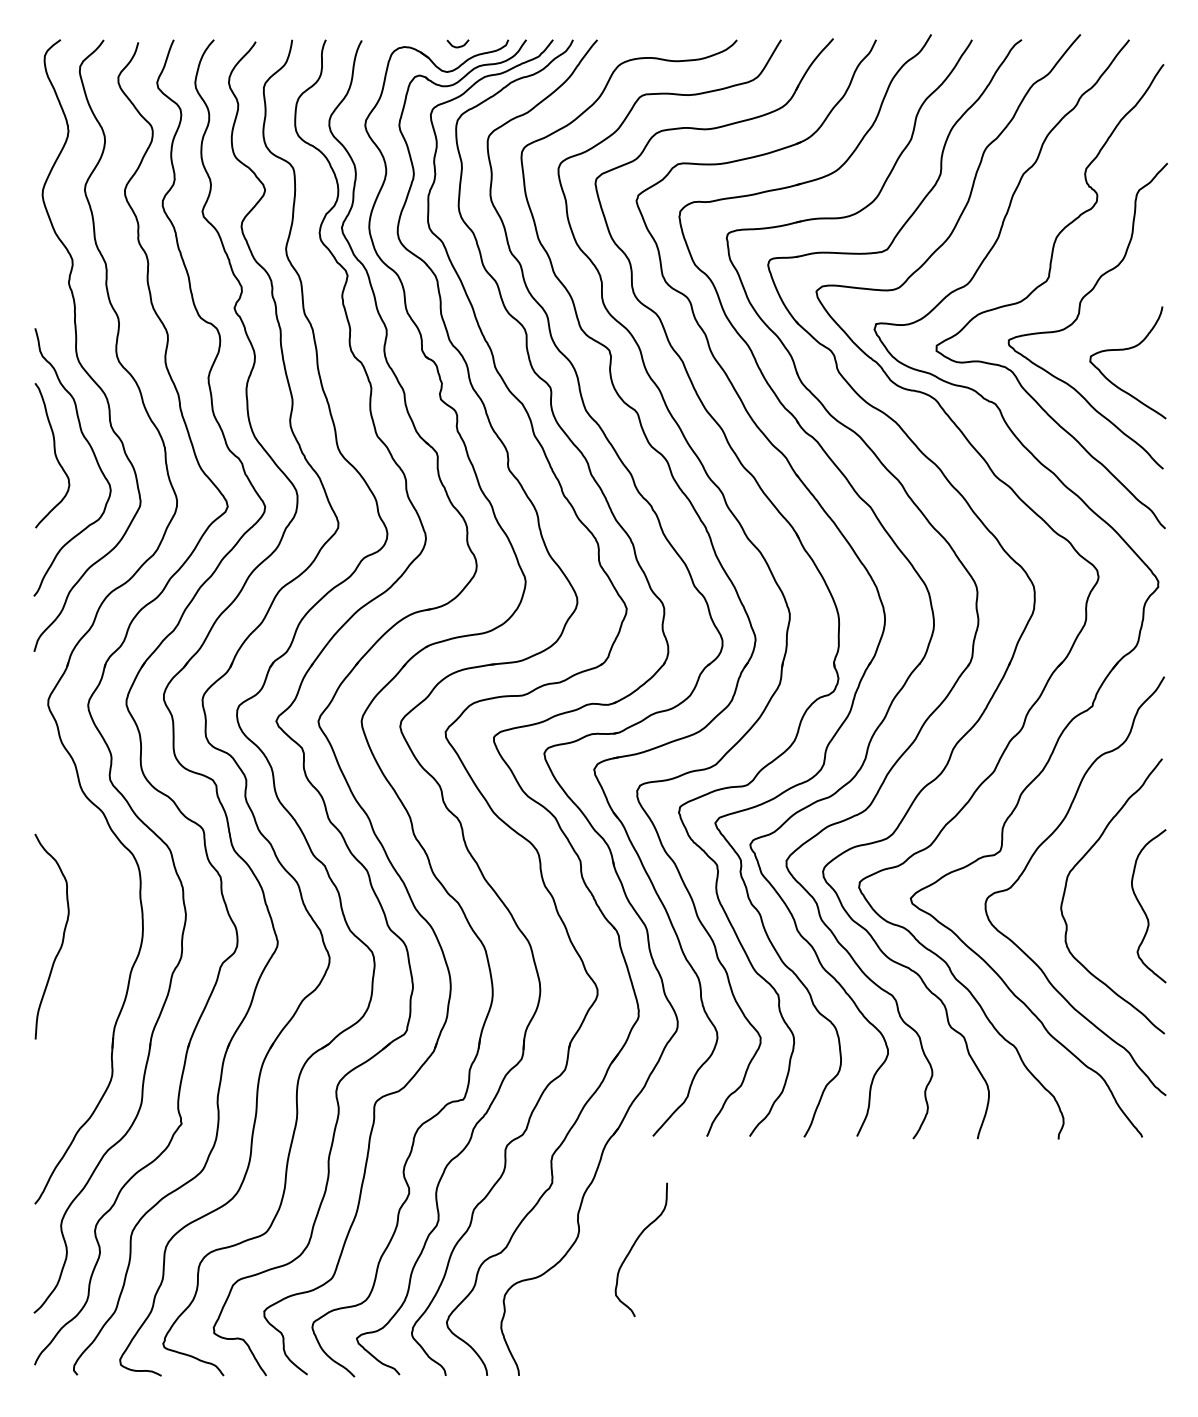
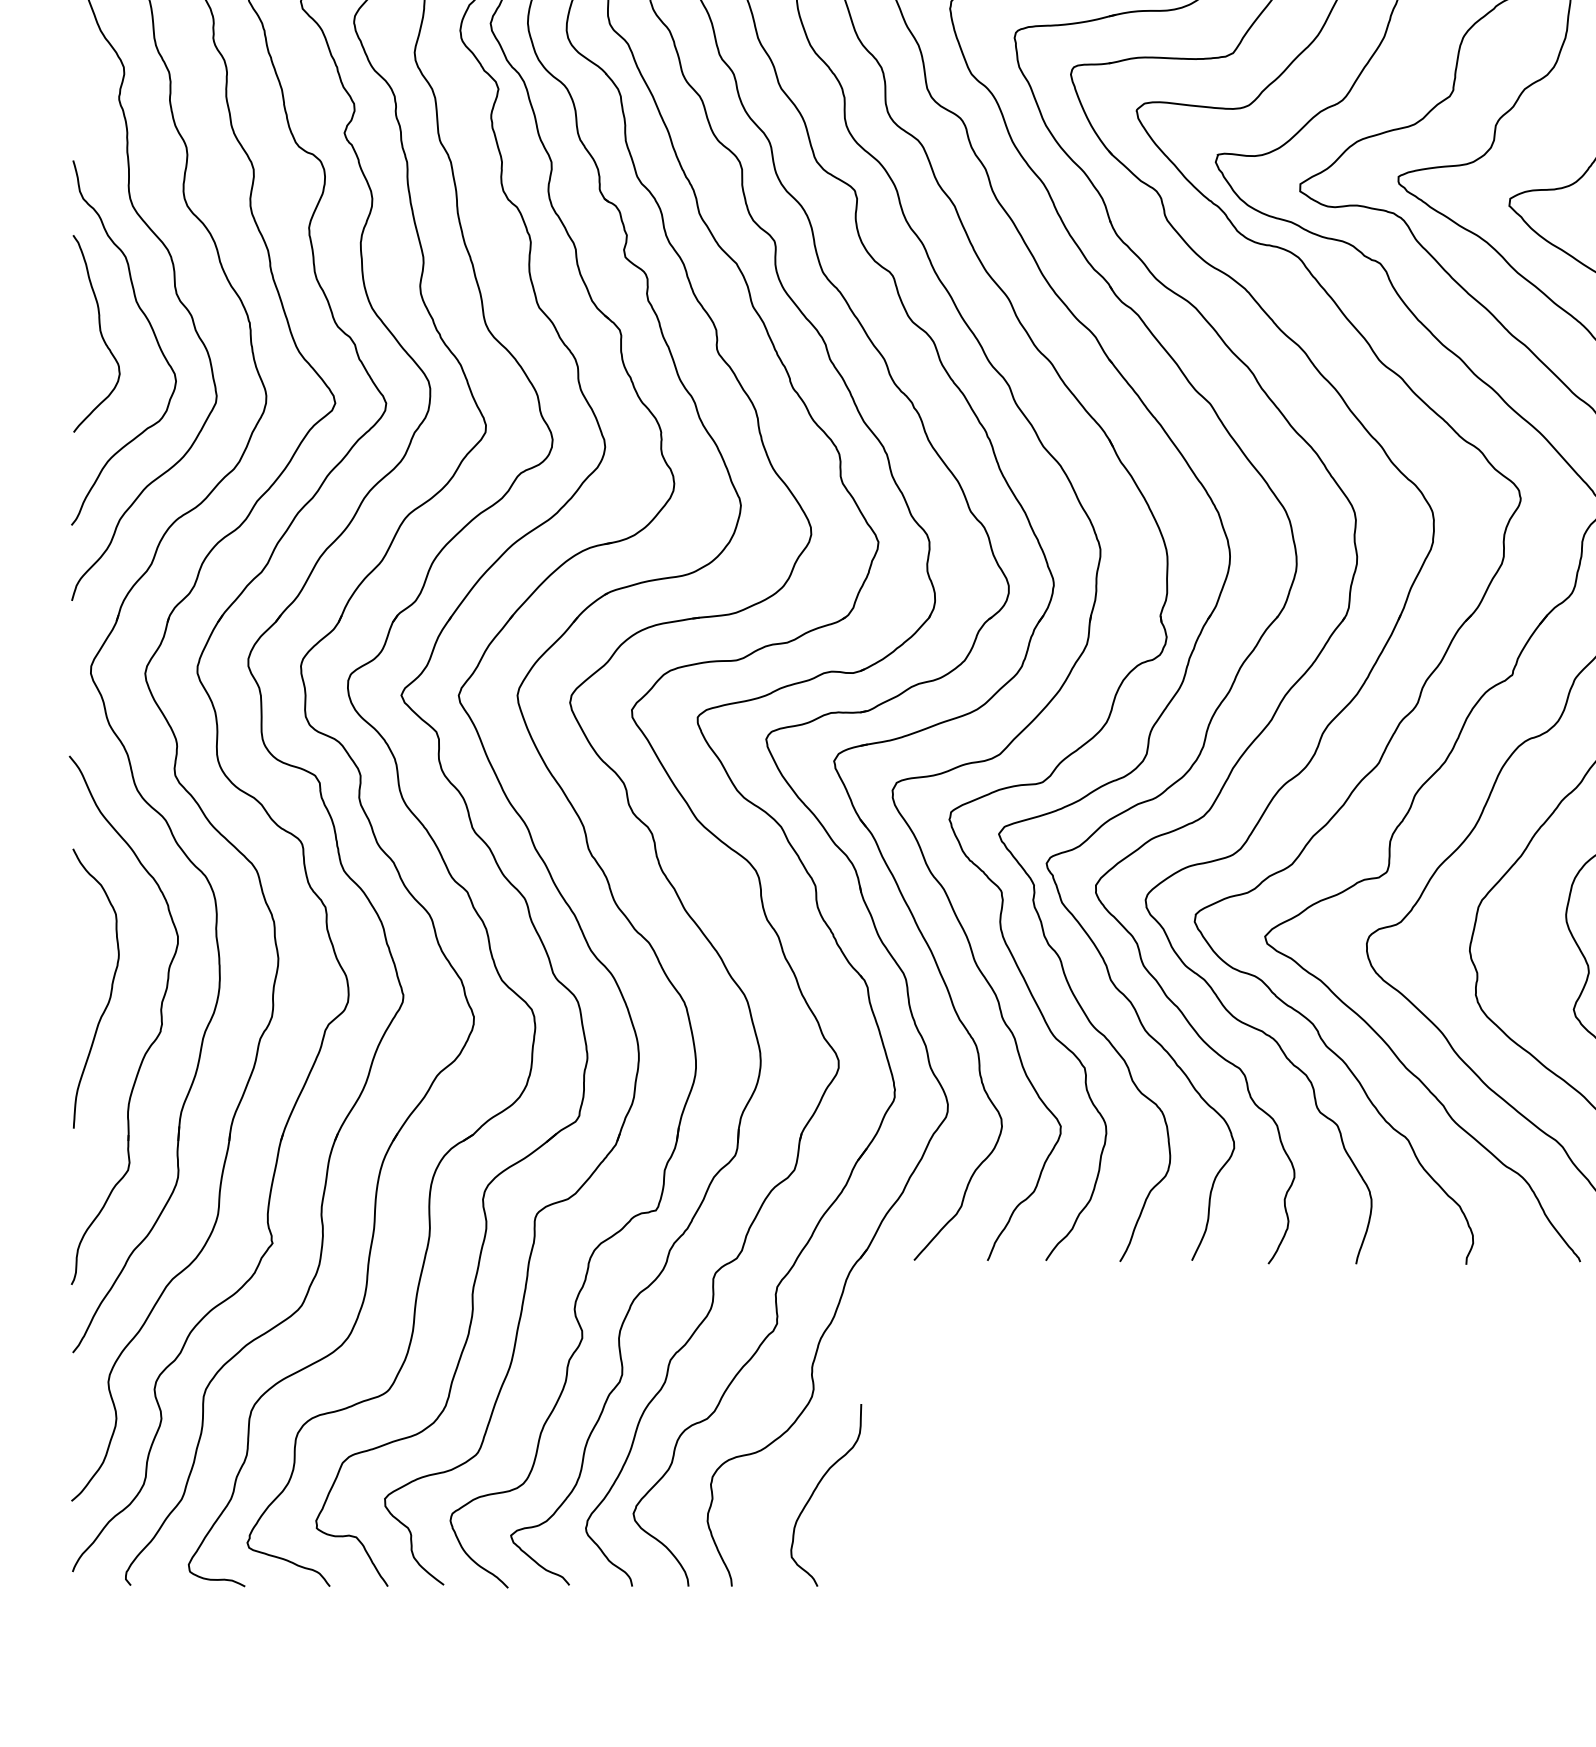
part: (91, 977) -> (149, 1044), added
curve: (634, 1245) -> (816, 1489), moved

